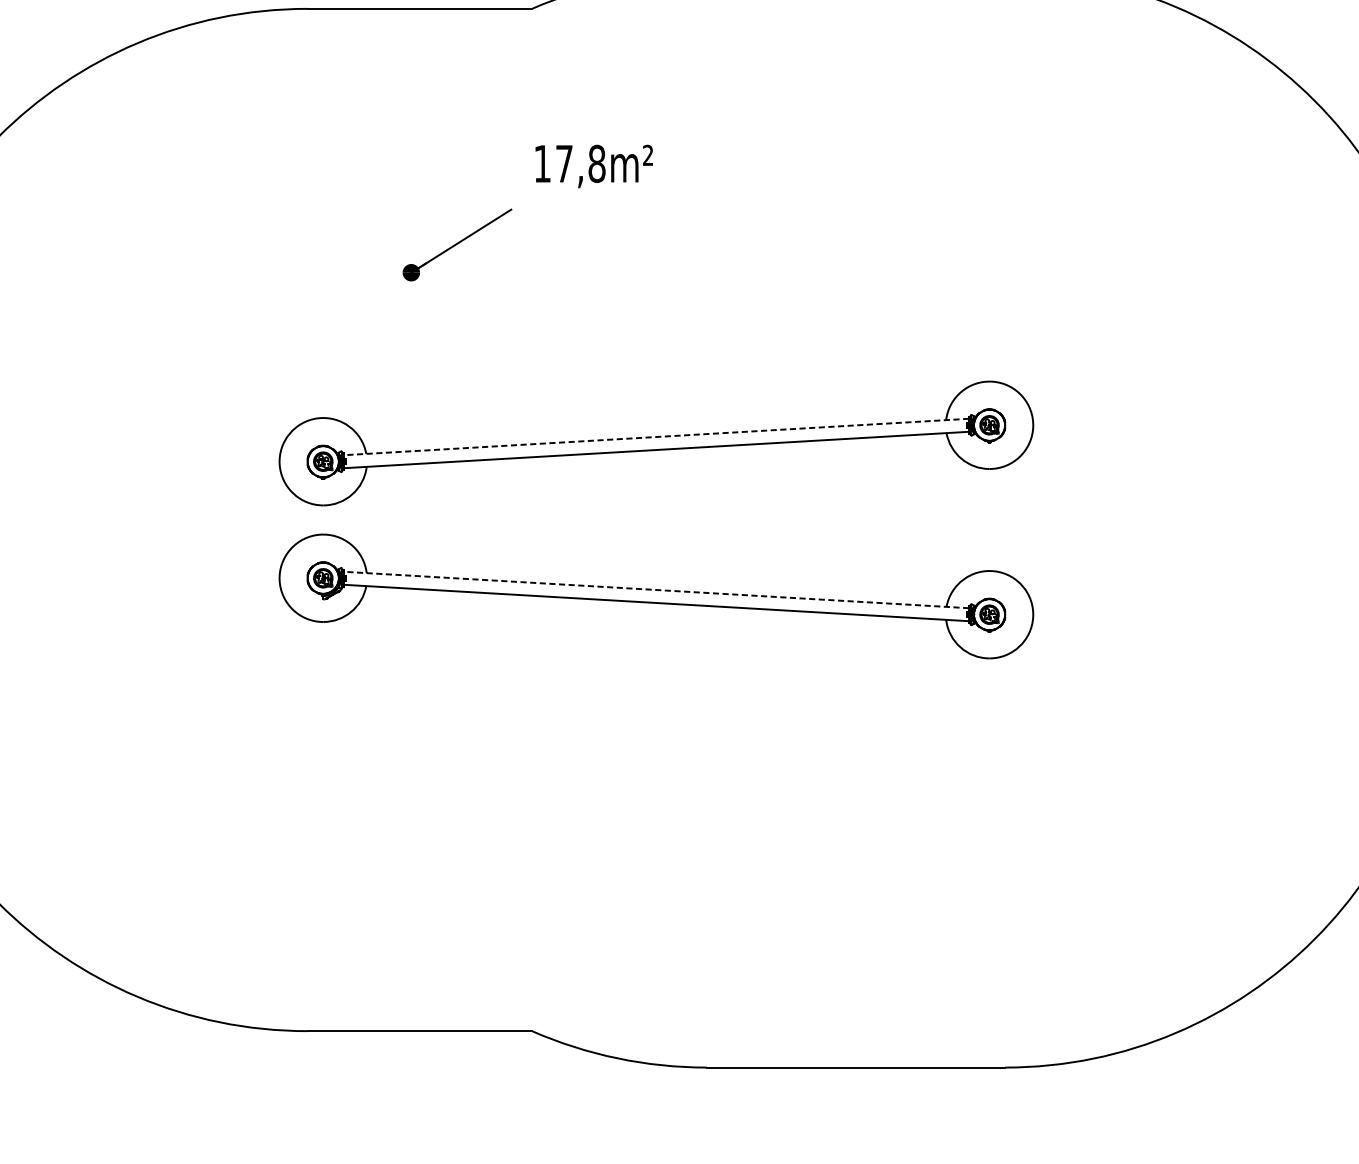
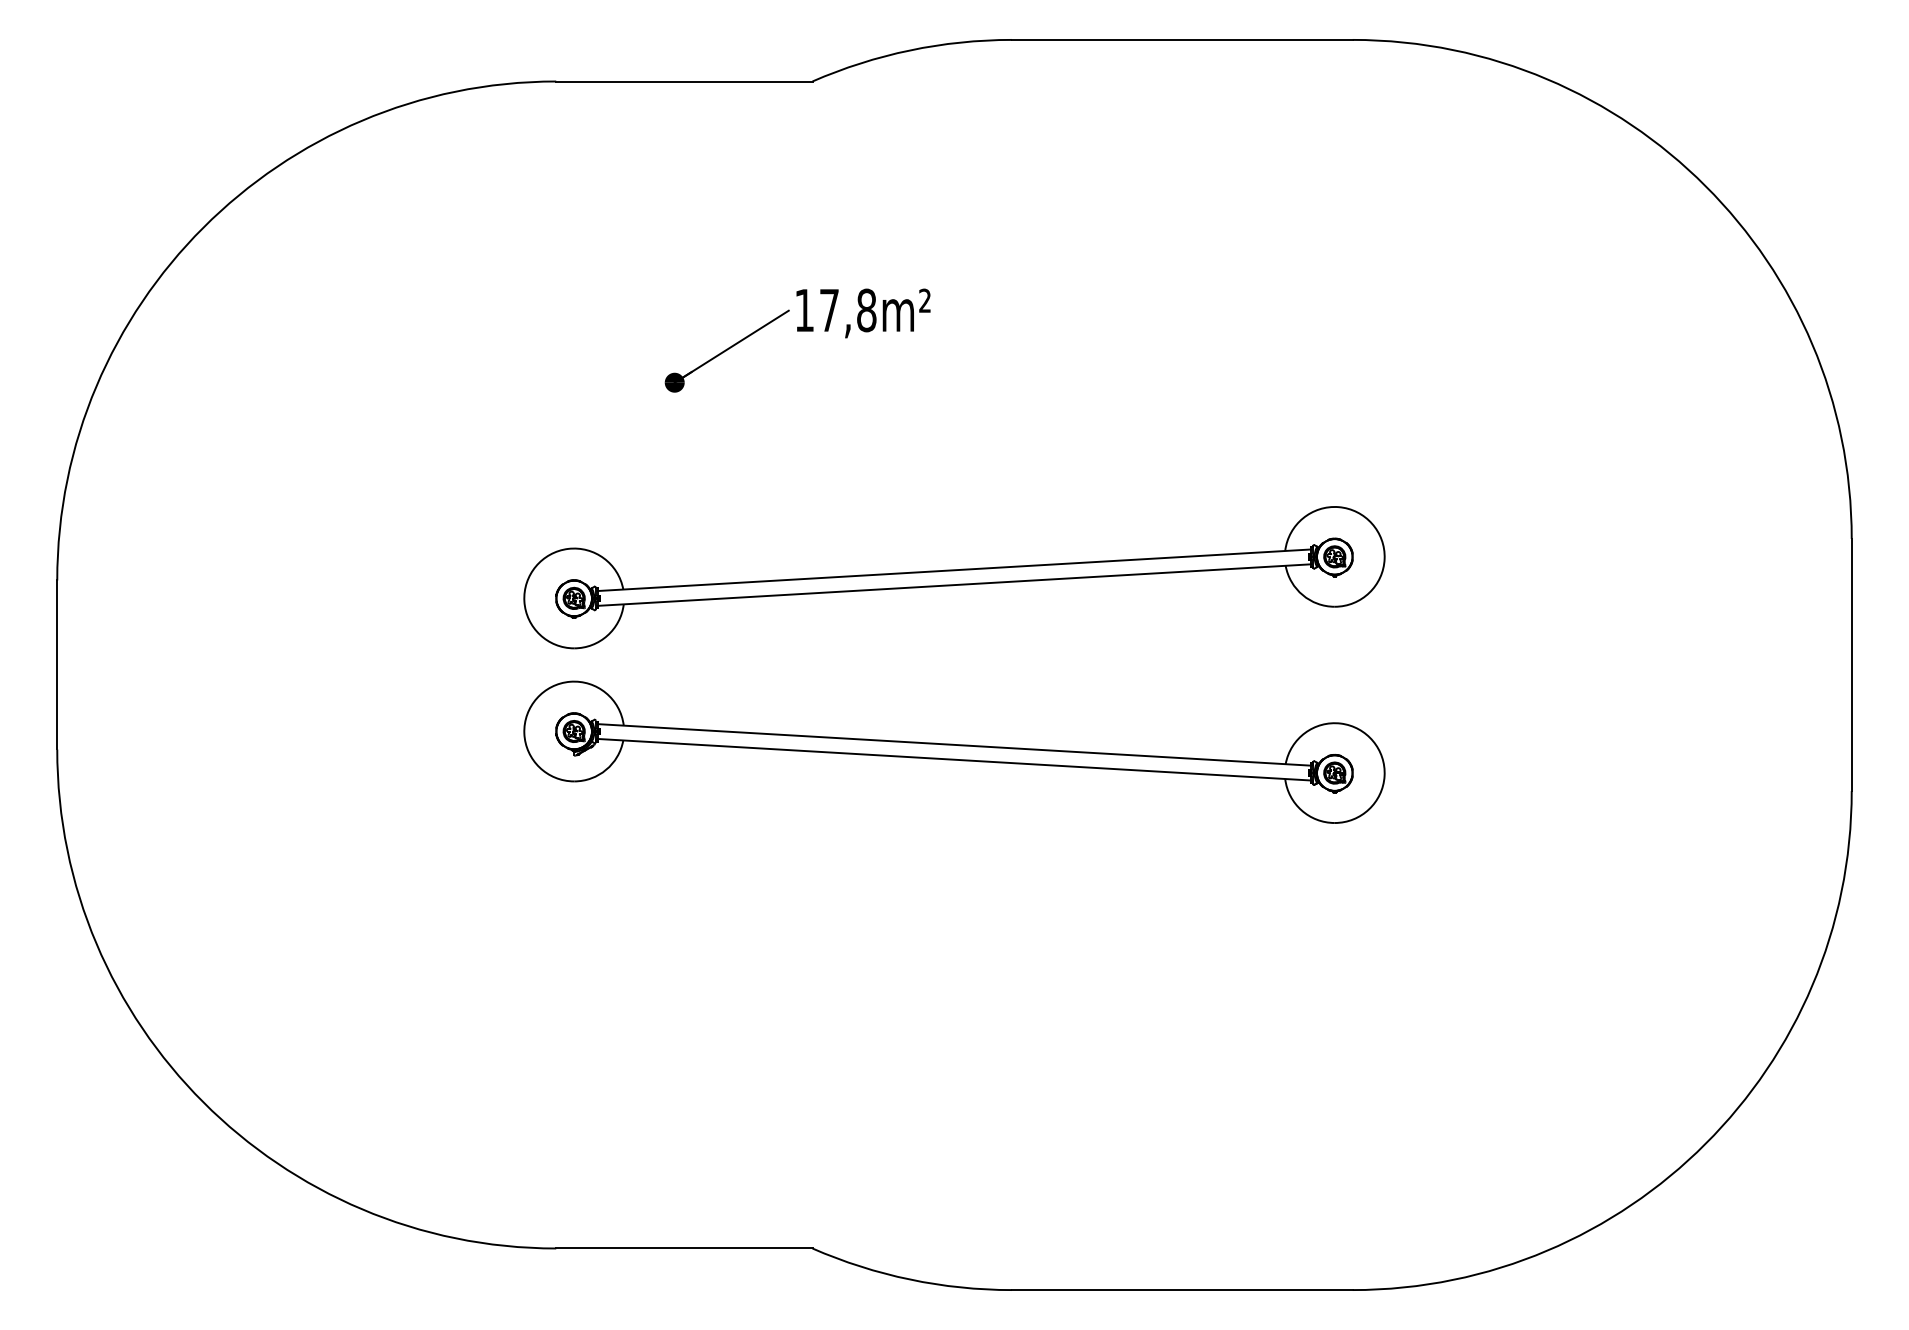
text: (594, 166) -> (863, 313), moved
line: (656, 437) -> (954, 570), dashed -> solid
line: (656, 589) -> (954, 744), dashed -> solid

